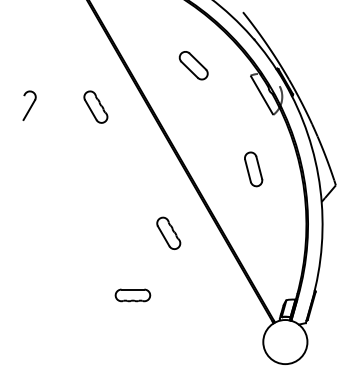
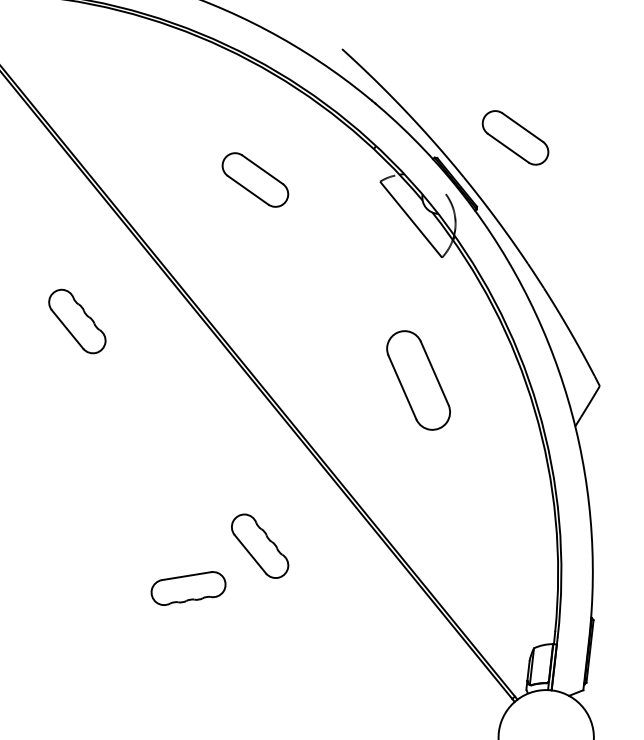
part: (315, 65) -> (514, 137), added
part: (95, 106) -> (76, 320), moved
part: (253, 169) -> (418, 380), size x1.4
part: (132, 295) -> (187, 588), moved

